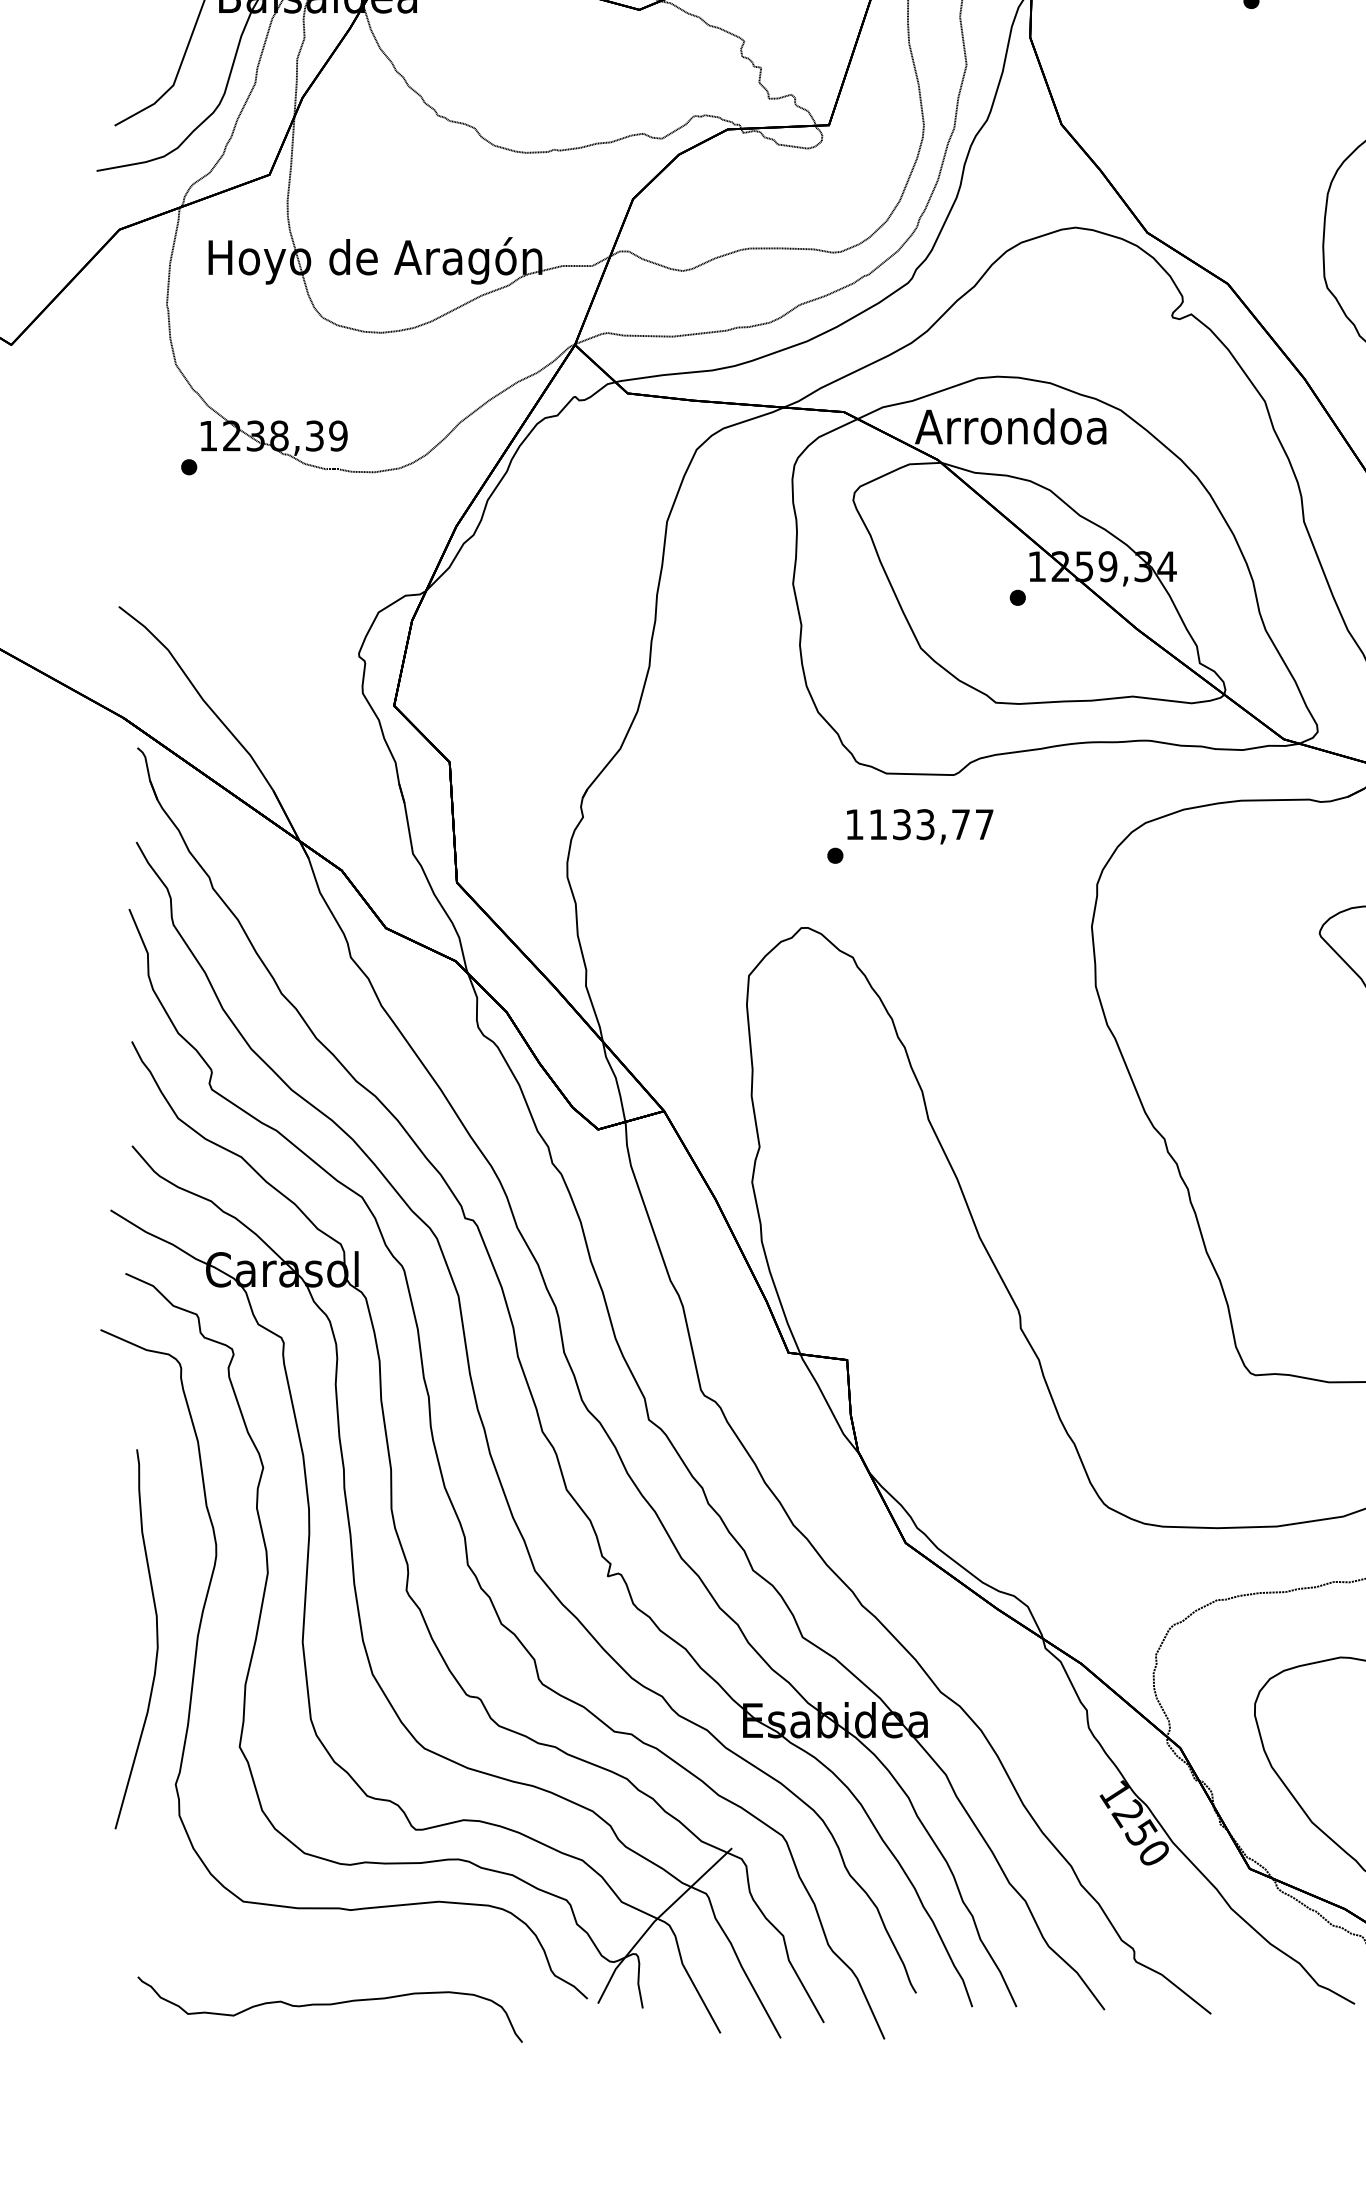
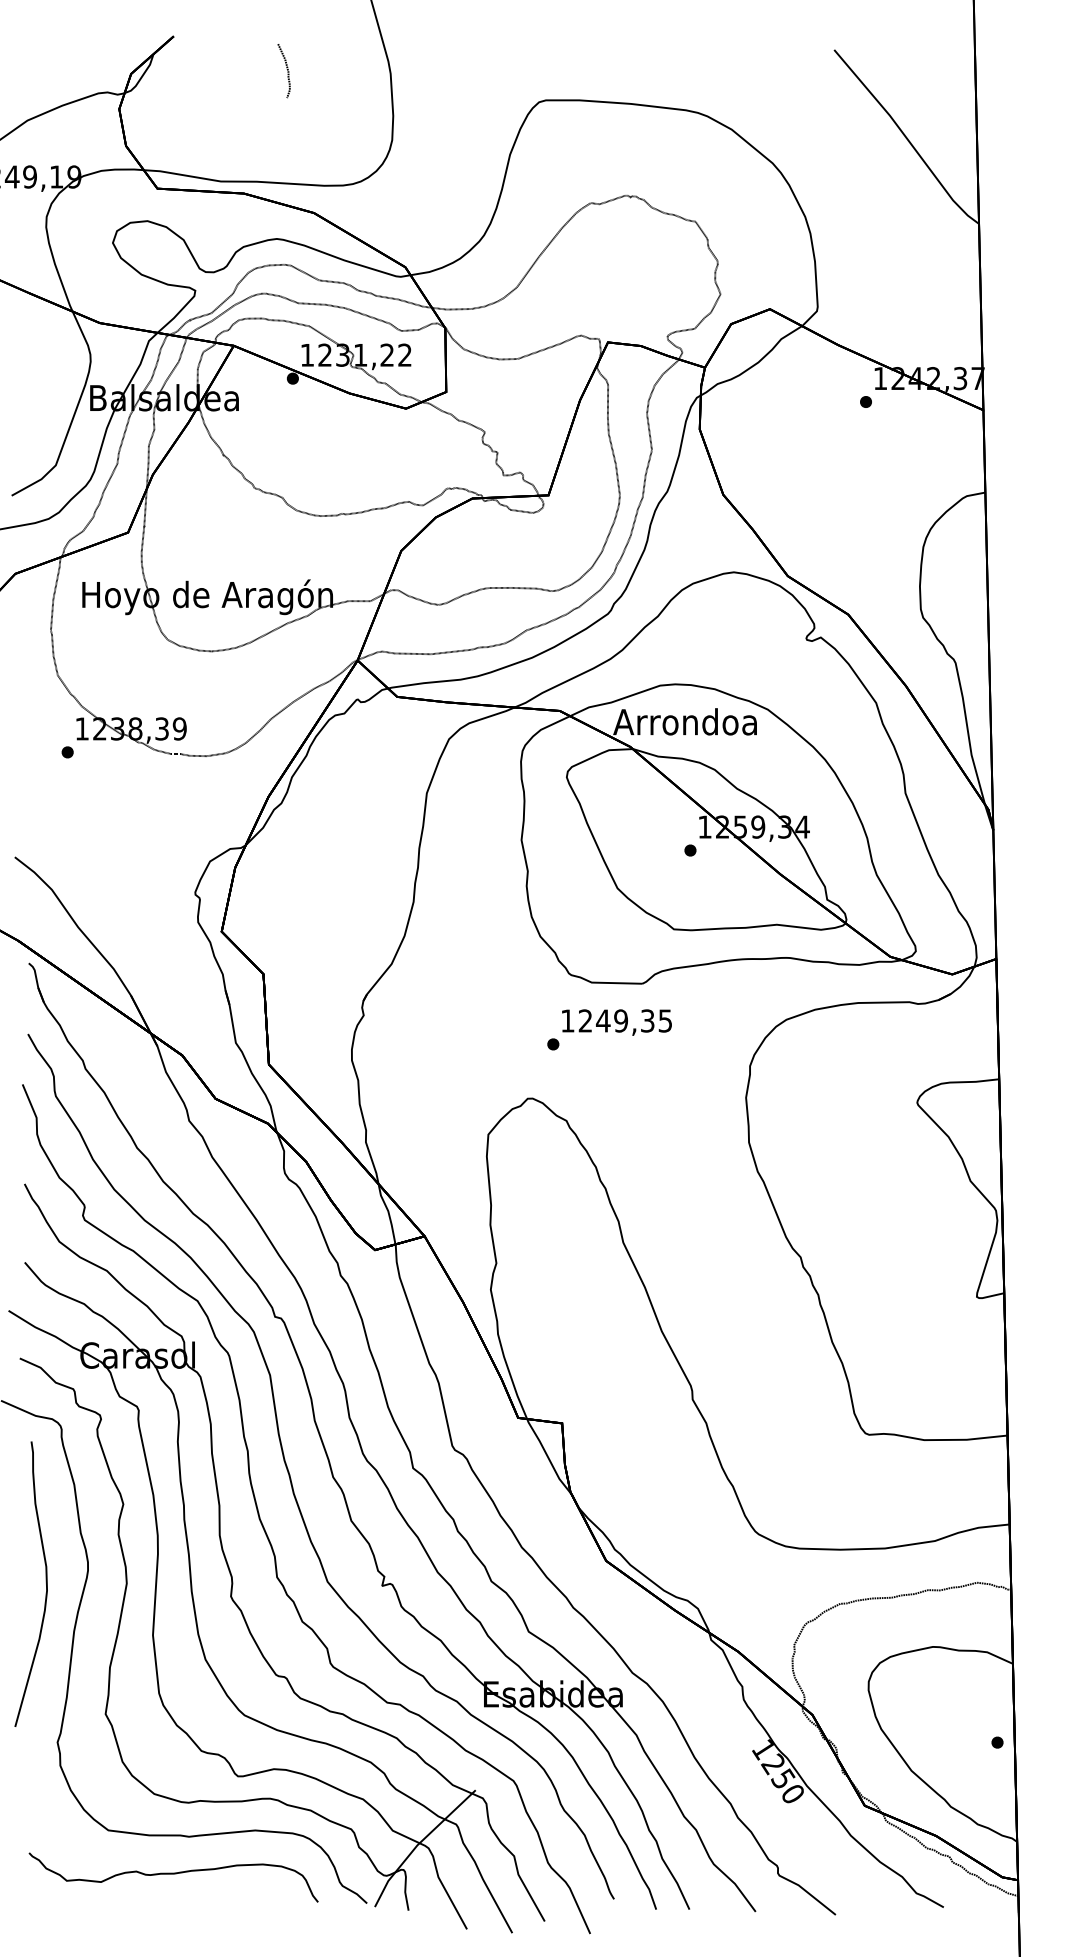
text: (930, 823) -> (624, 1020), 1133,77 -> 1249,35
curve: (155, 1636) -> (45, 1582), moved
curve: (329, 2005) -> (173, 1874), moved

